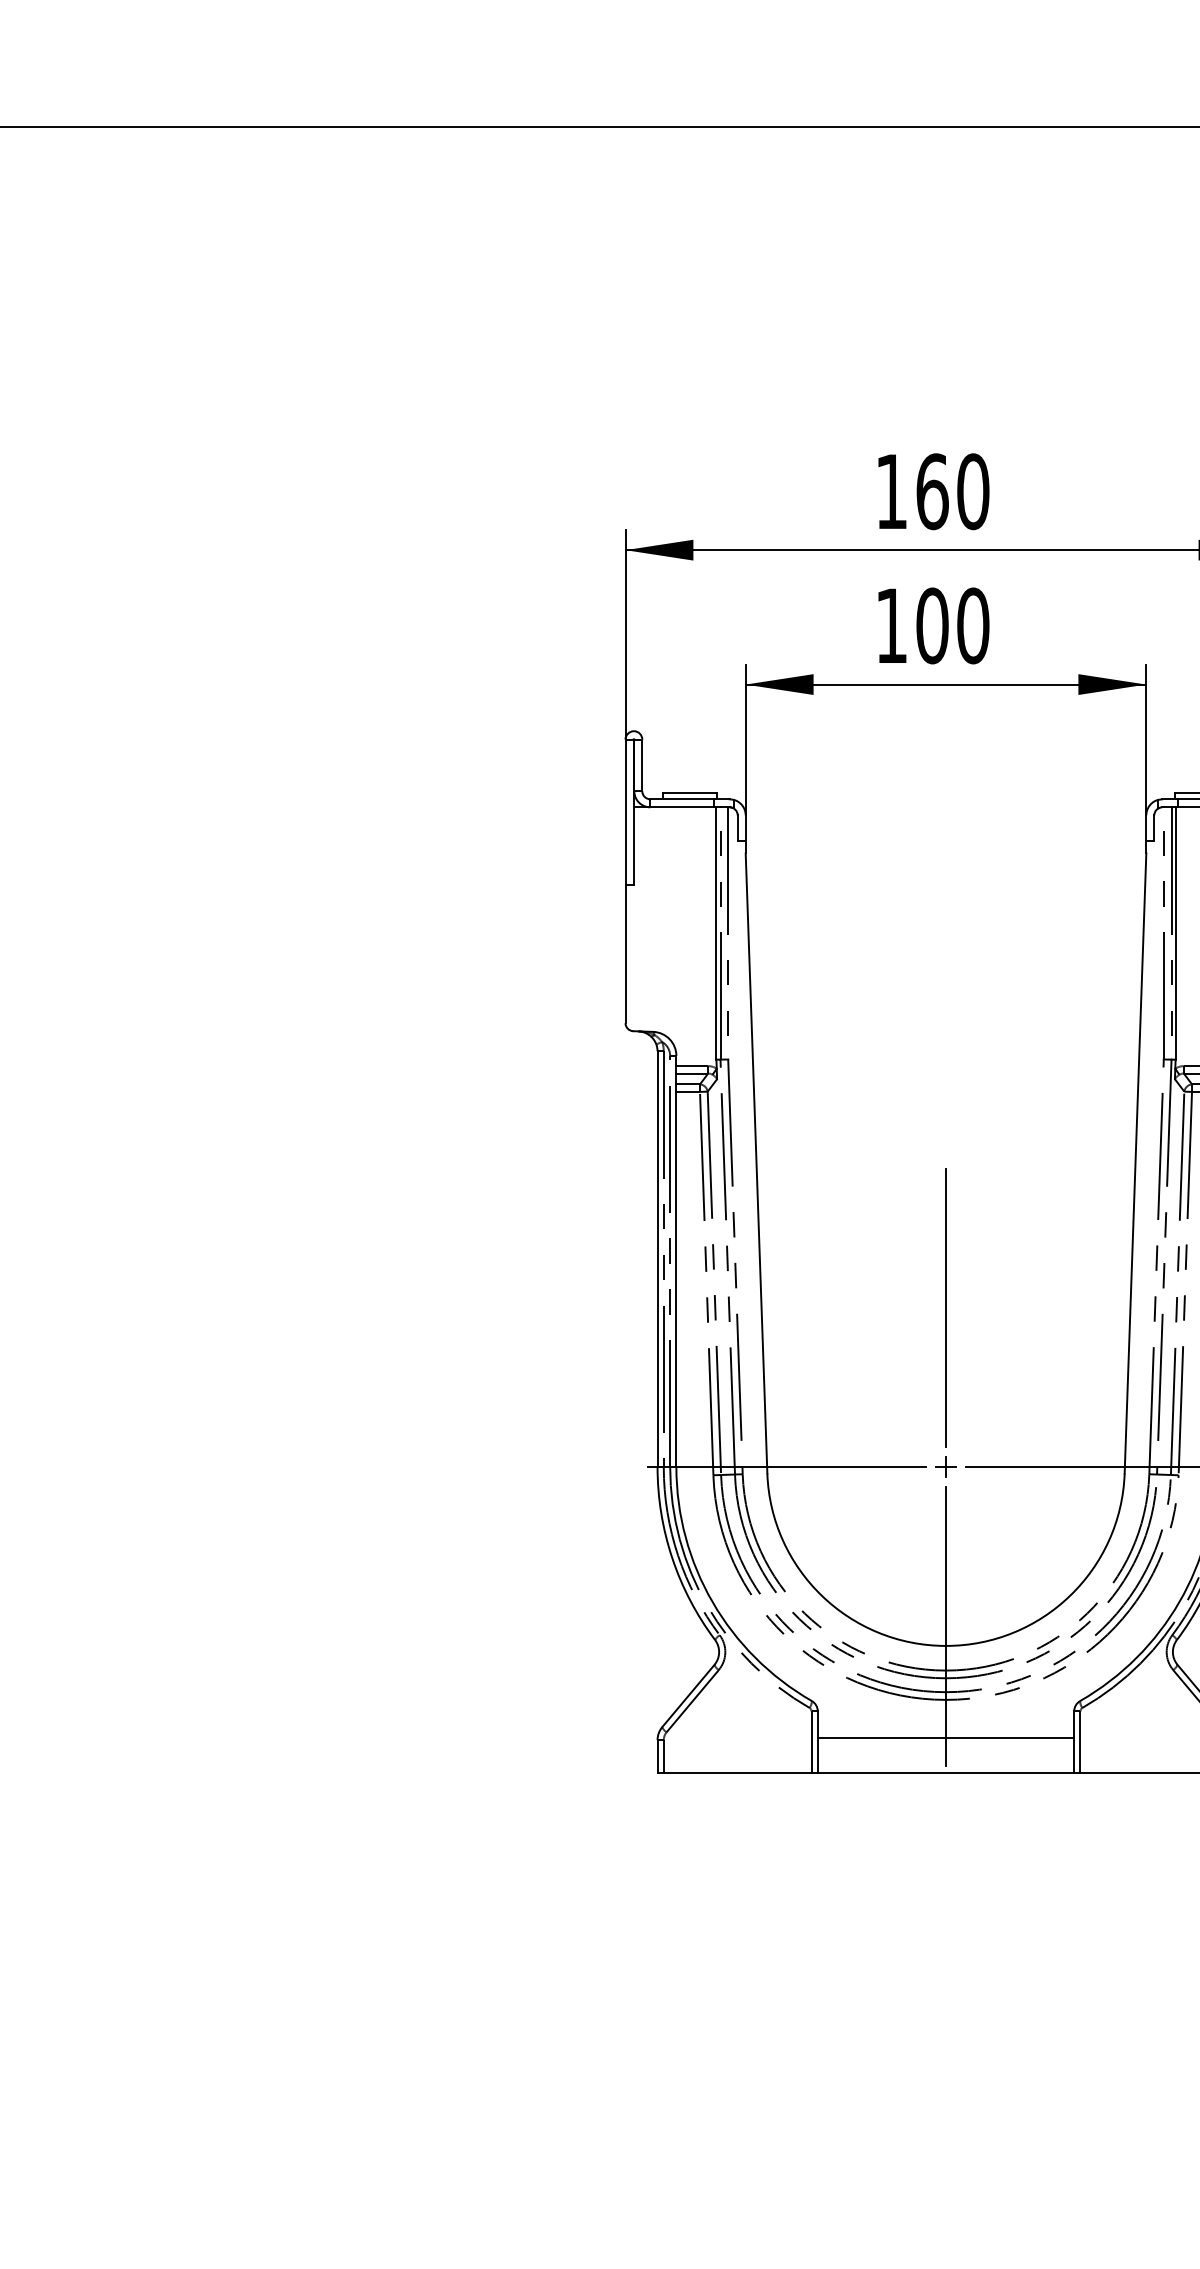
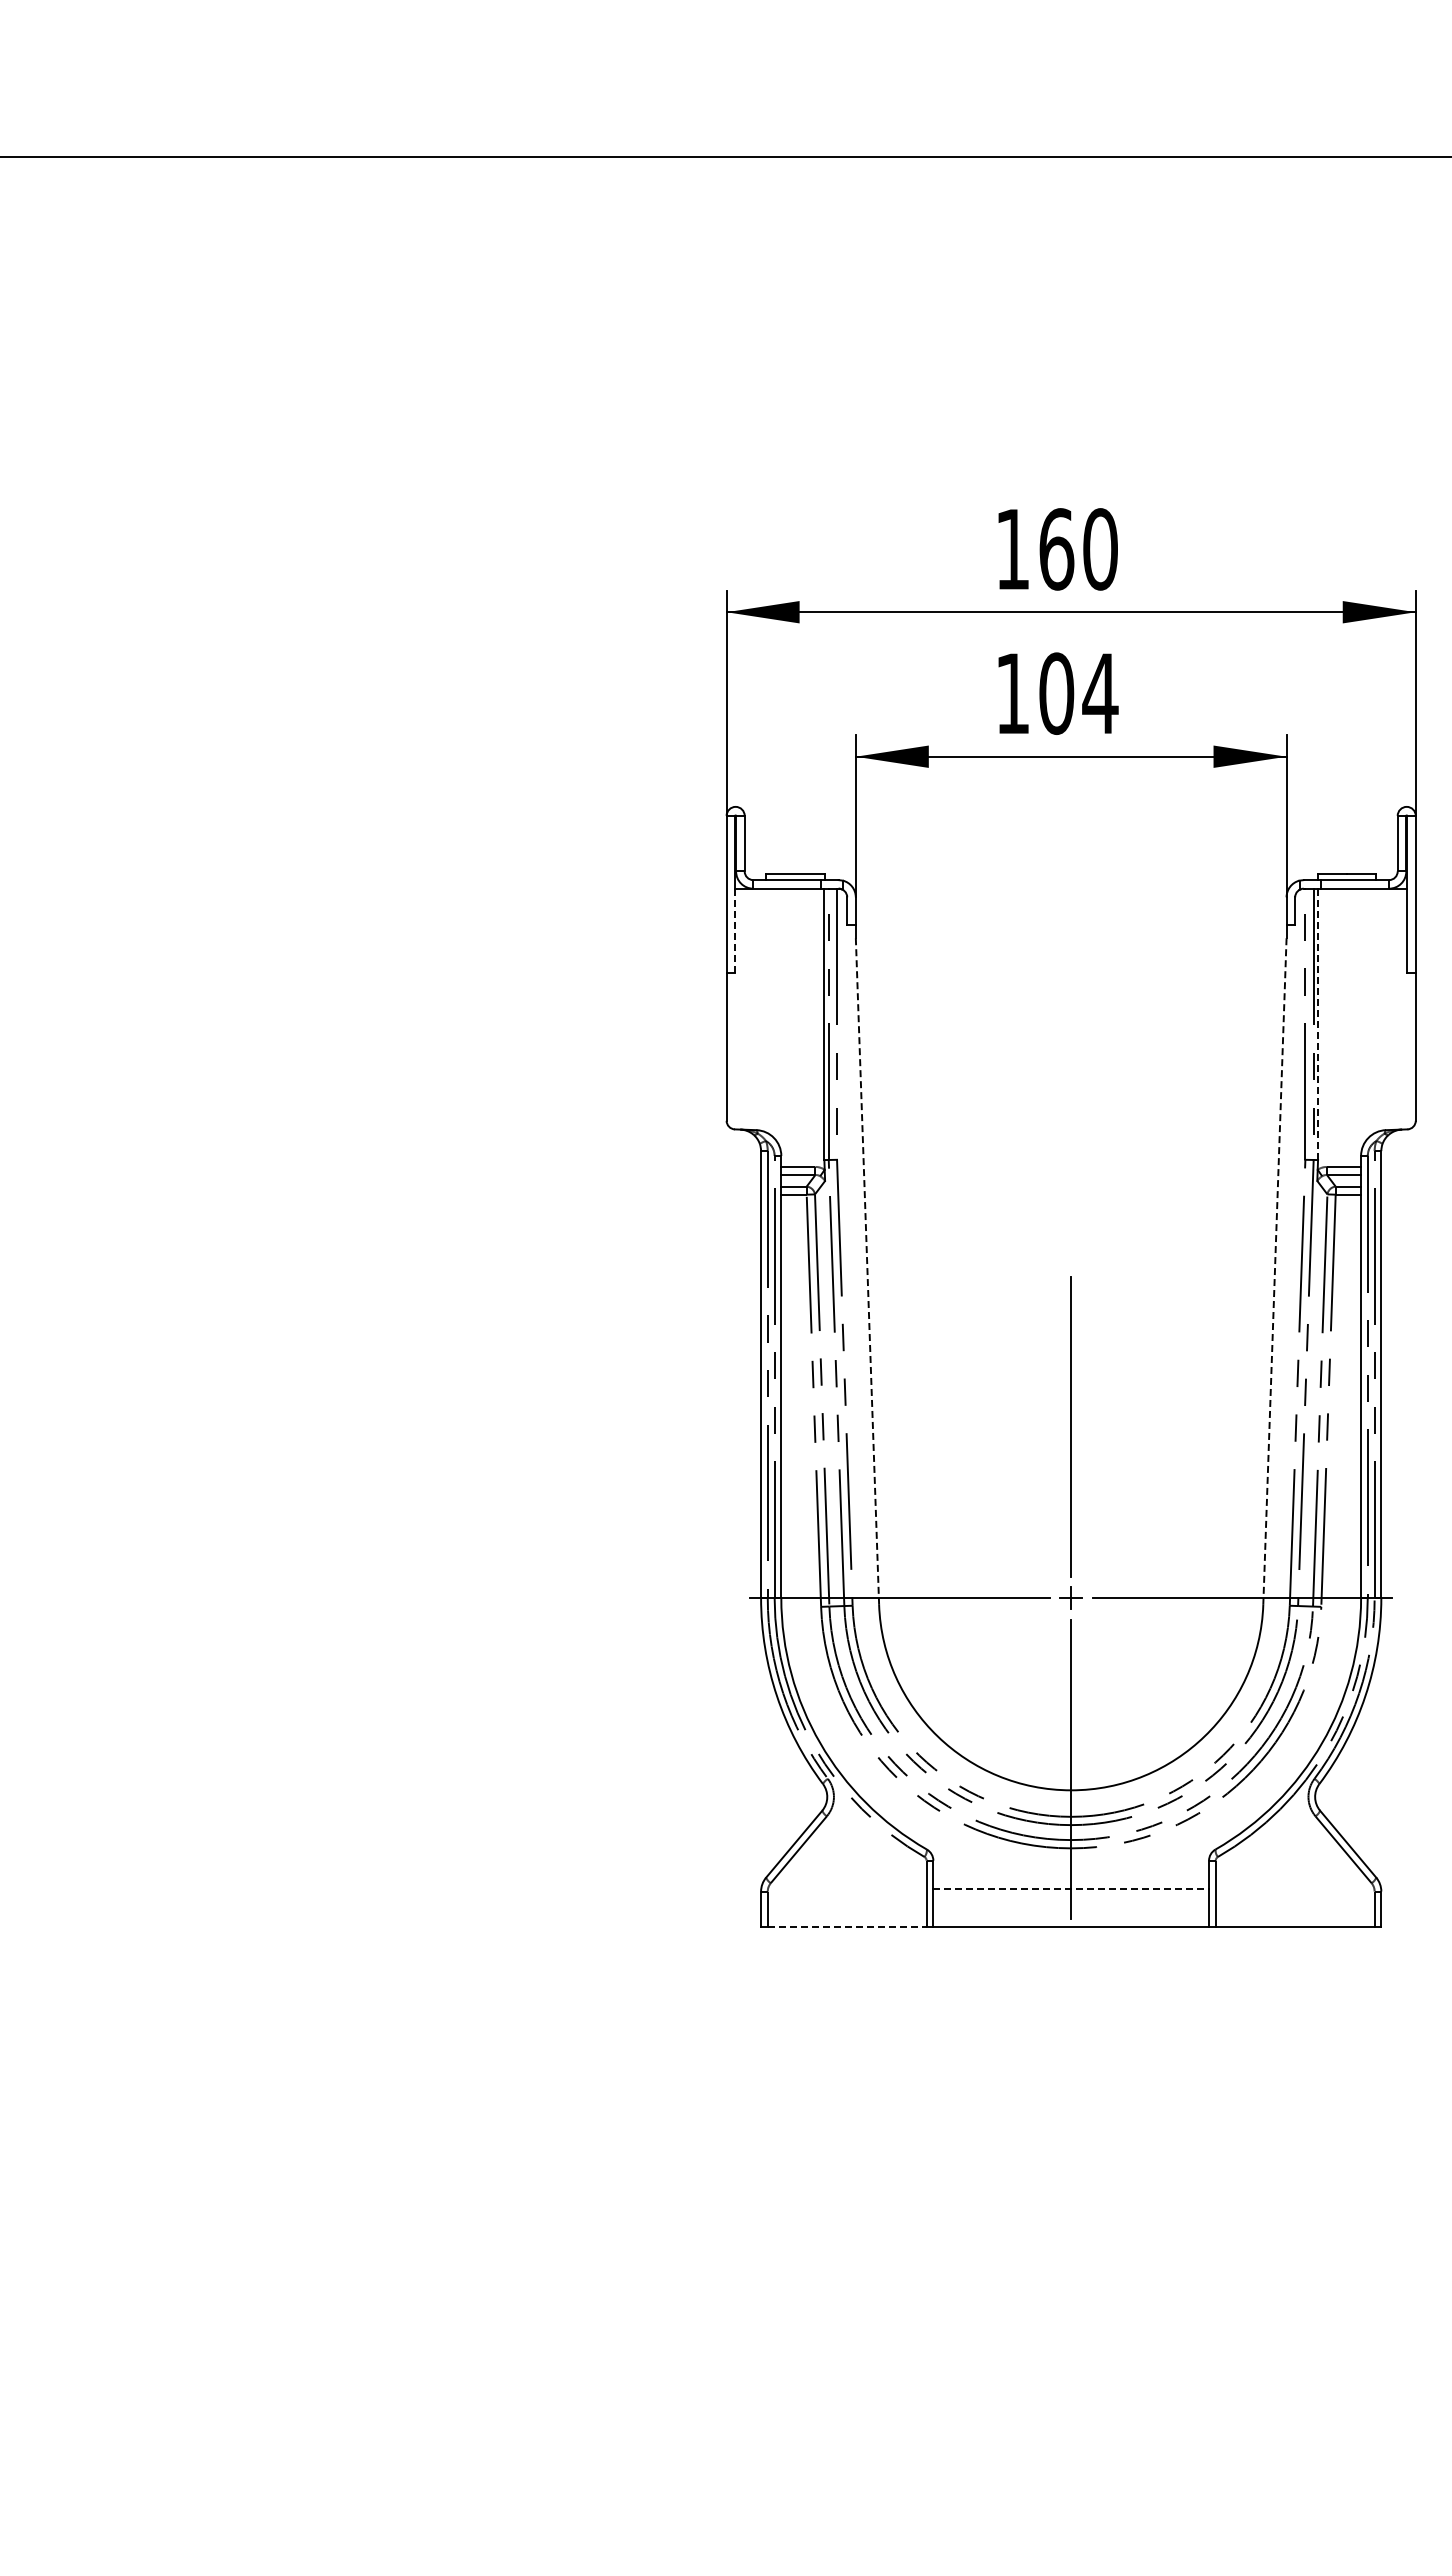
text: (973, 625) -> (1100, 693), 100 -> 104
line: (633, 846) -> (735, 930), solid -> dashed
line: (1176, 933) -> (1318, 1024), solid -> dashed
line: (756, 1163) -> (867, 1271), solid -> dashed
line: (1135, 1164) -> (1274, 1272), solid -> dashed
line: (946, 1738) -> (1071, 1889), solid -> dashed
line: (737, 1772) -> (847, 1926), solid -> dashed

